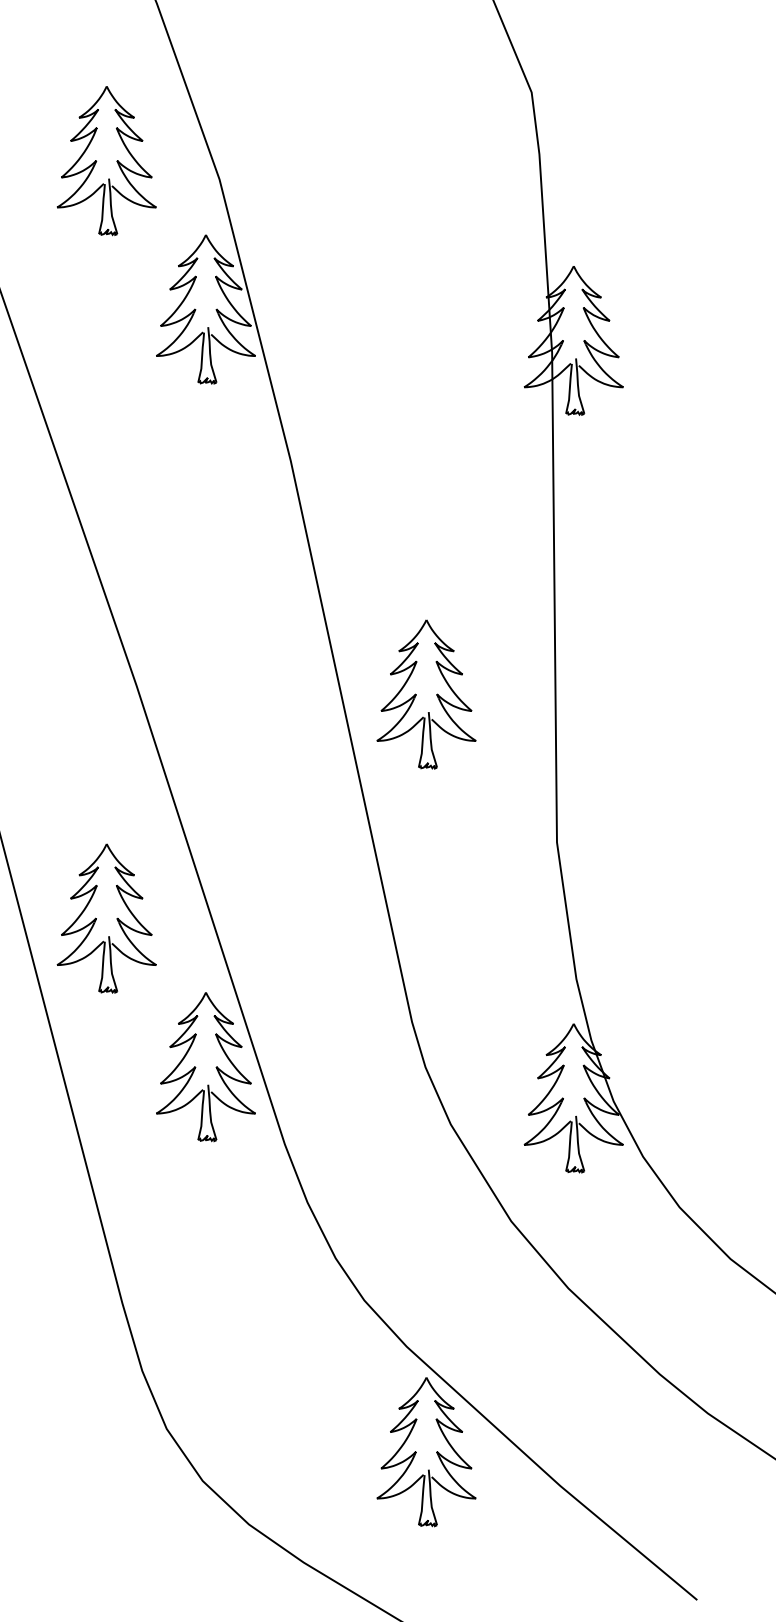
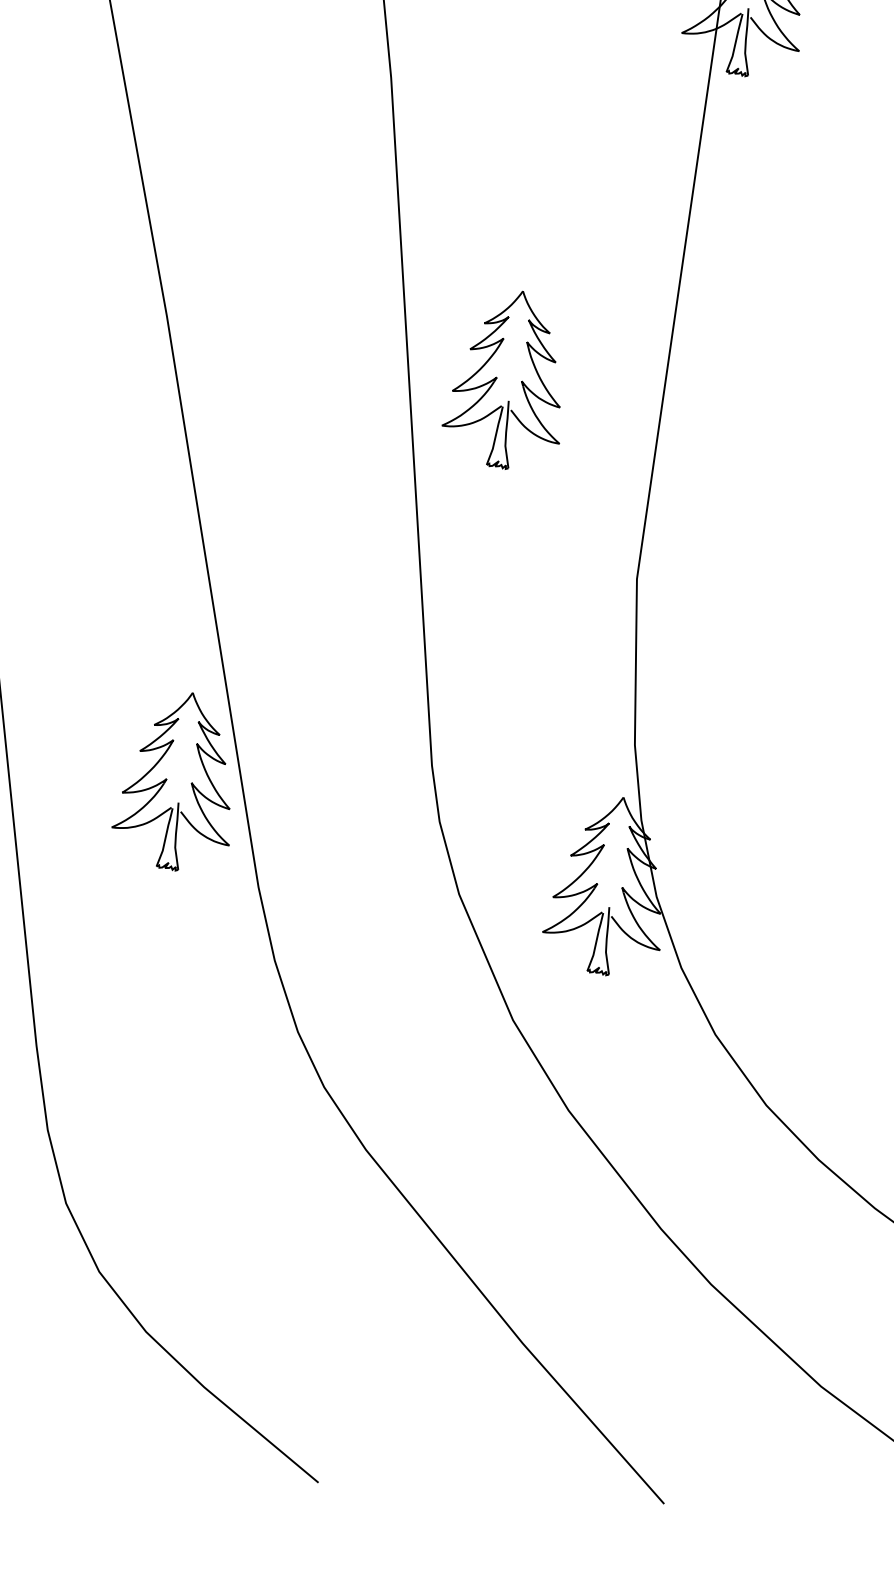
part: (106, 918) -> (88, 586), removed
part: (426, 1452) -> (370, 1279), removed

